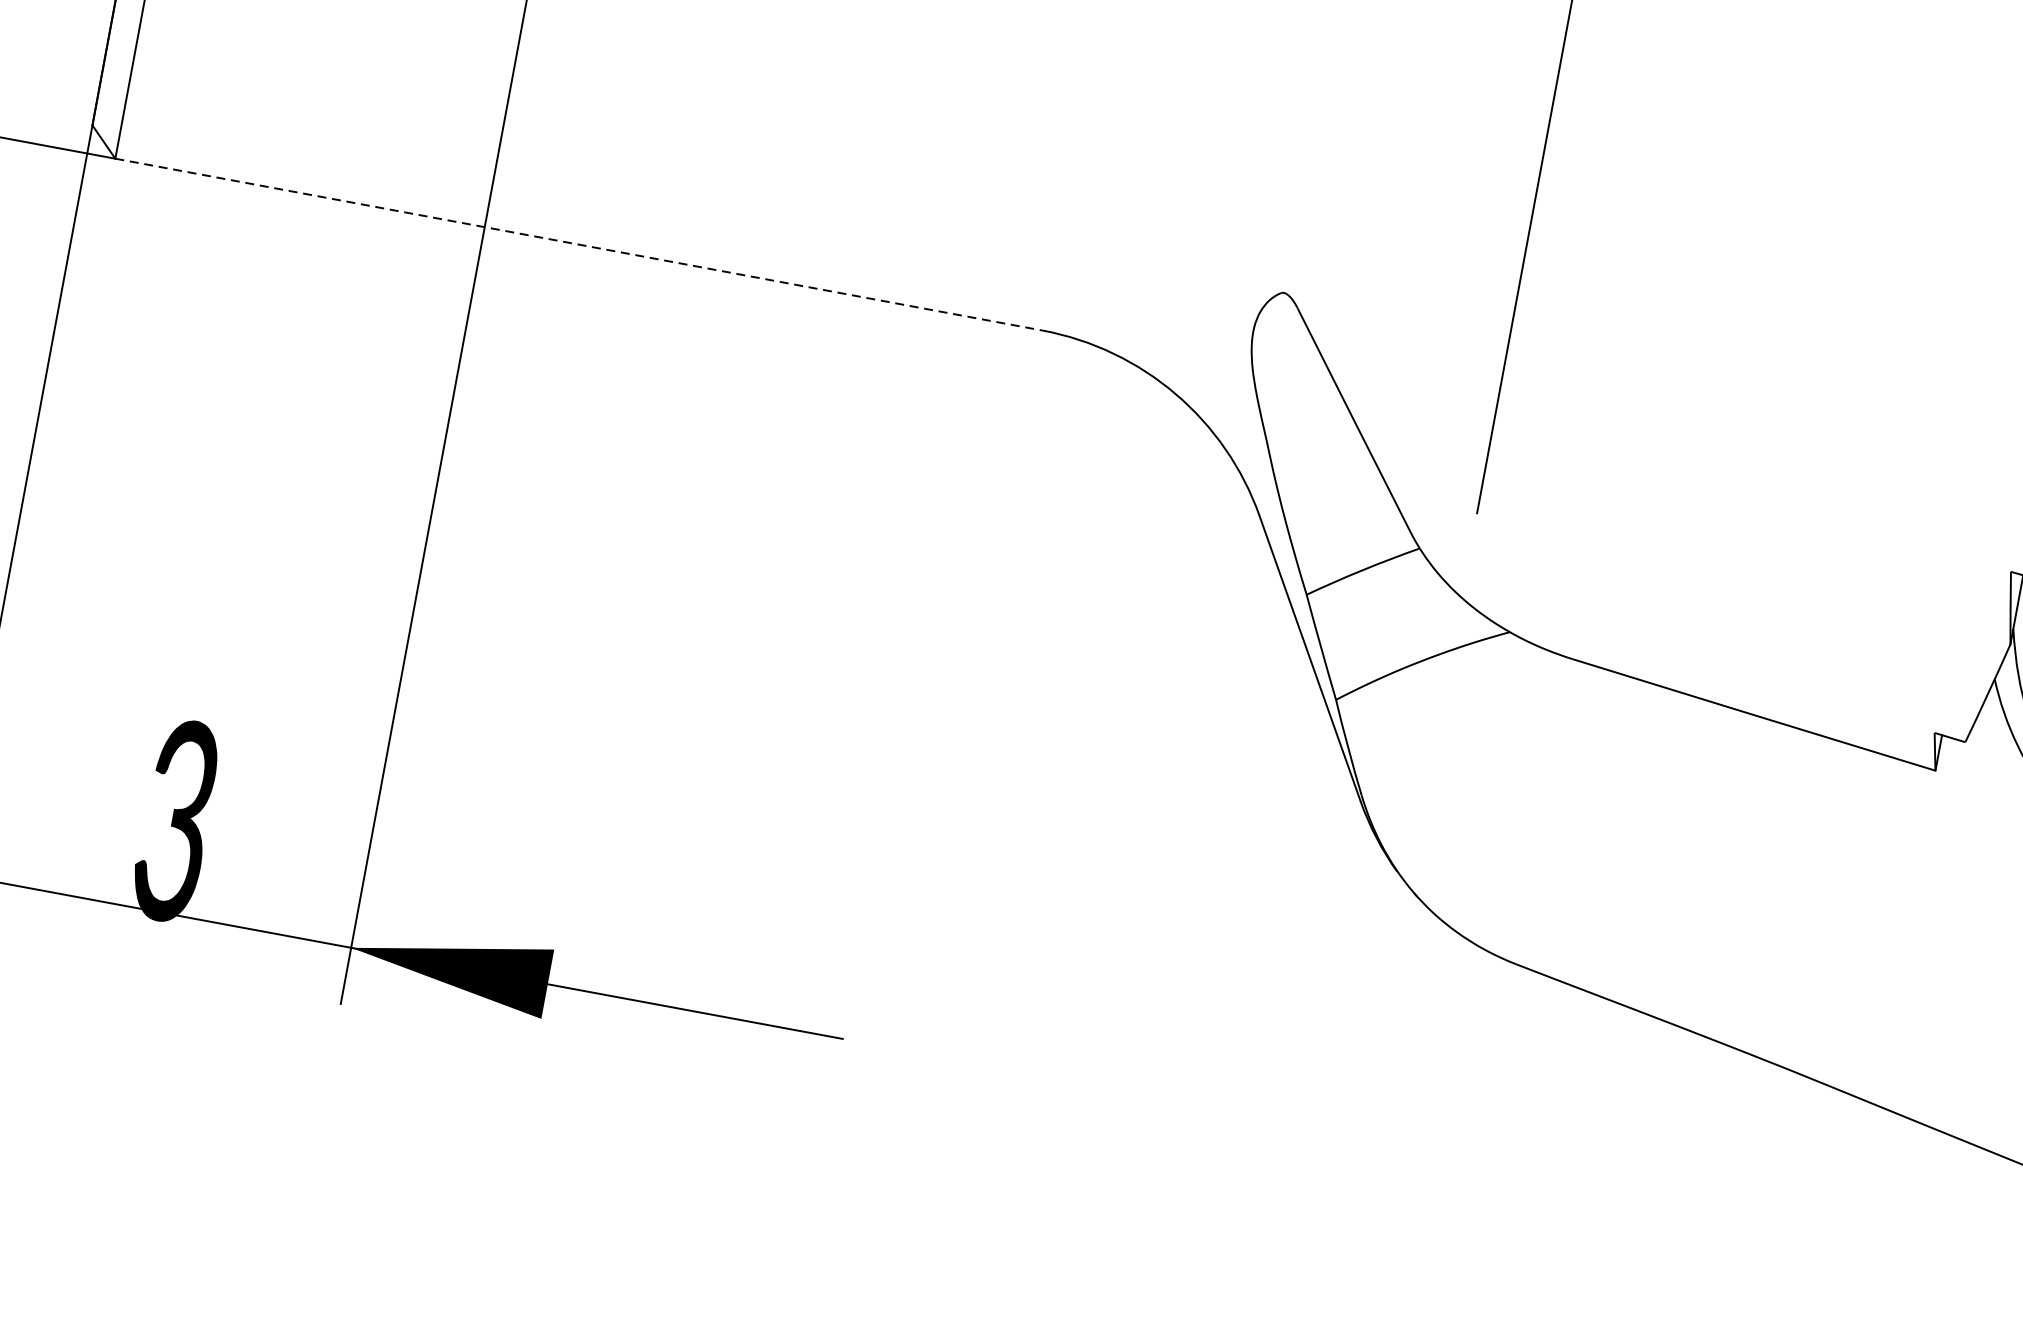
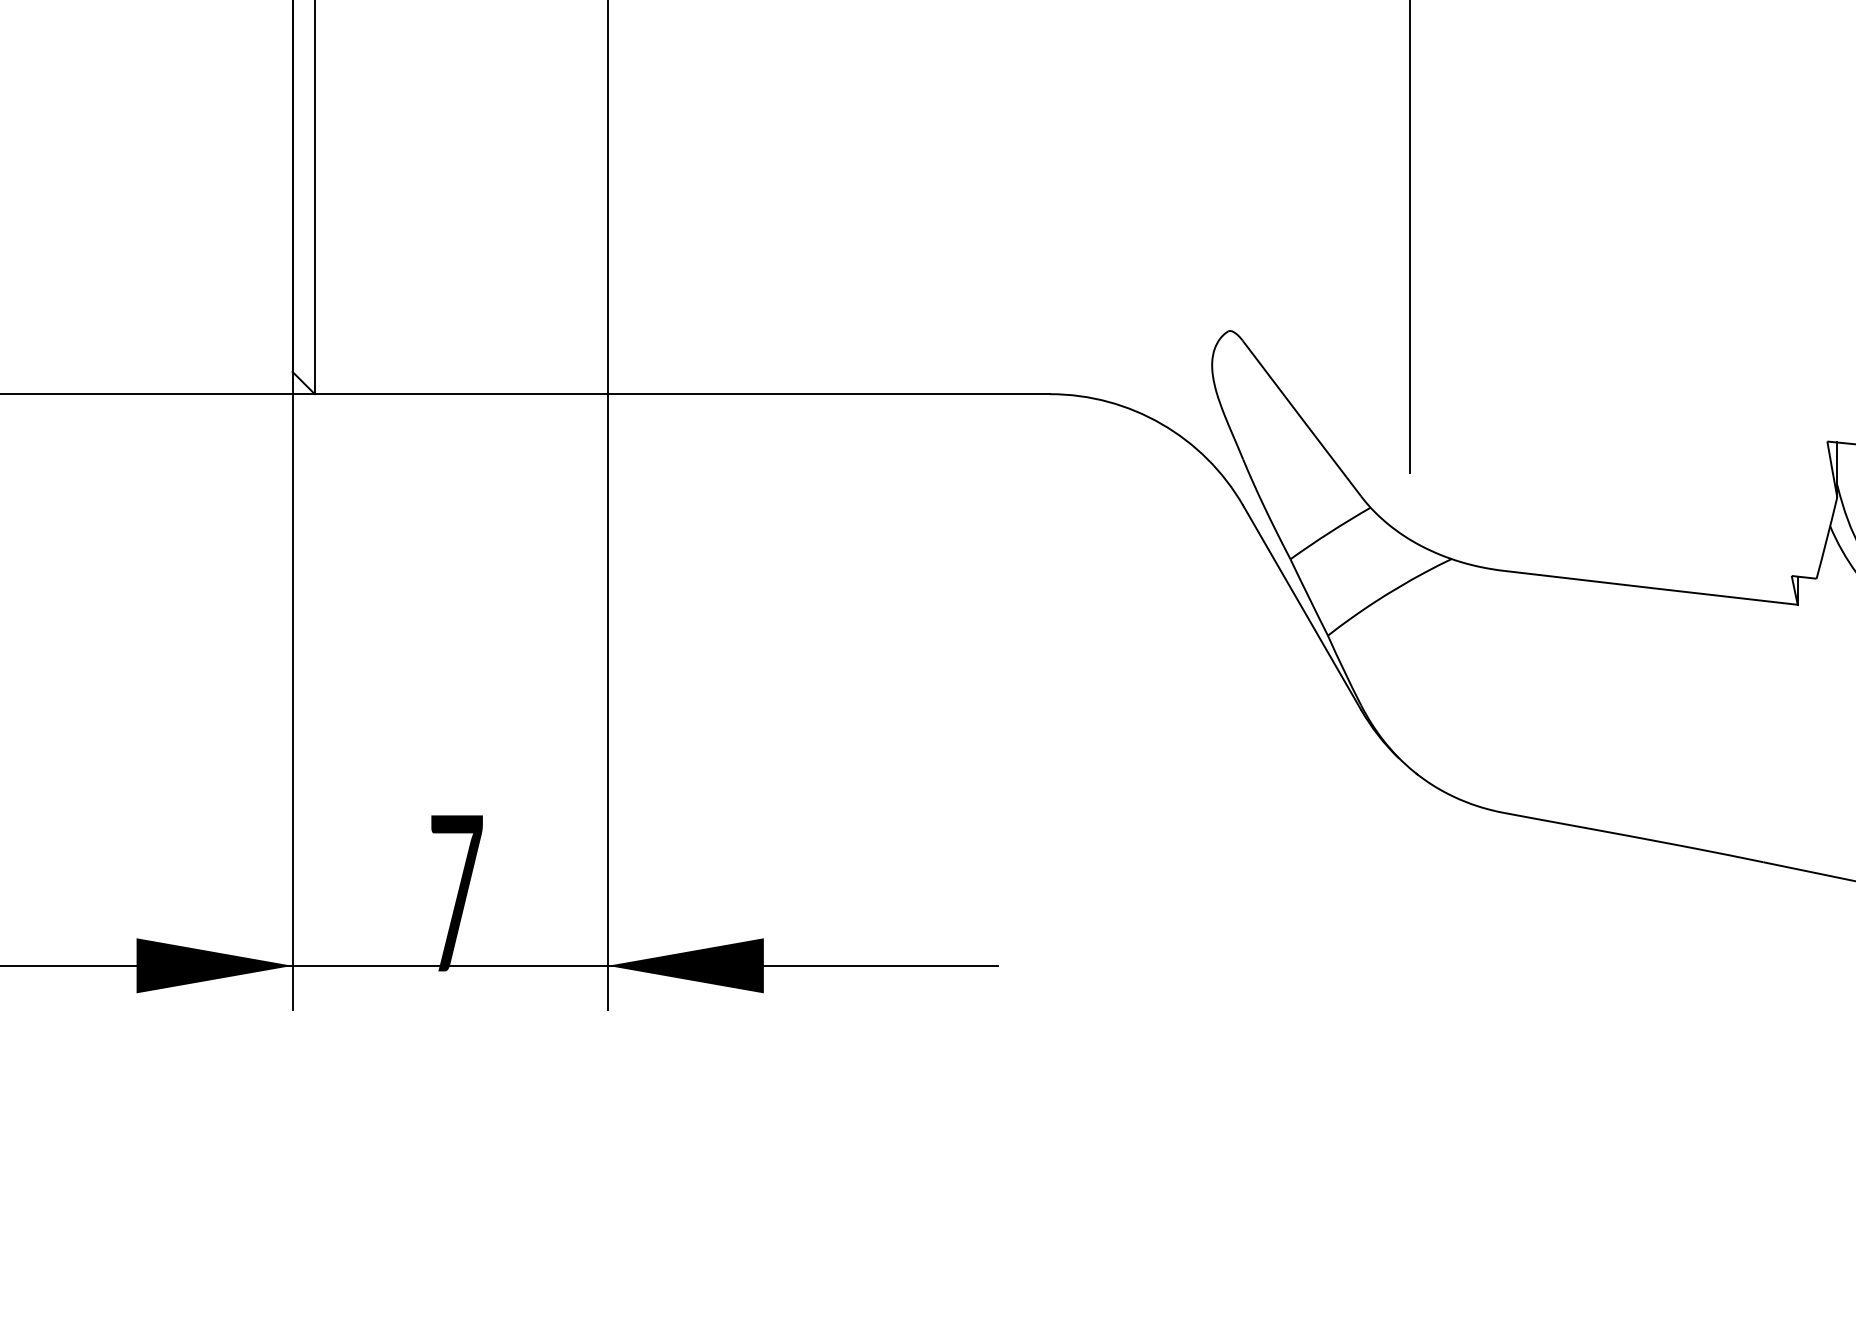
line: (578, 245) -> (682, 394), dashed -> solid
text: (177, 821) -> (456, 893), 3 -> 7

